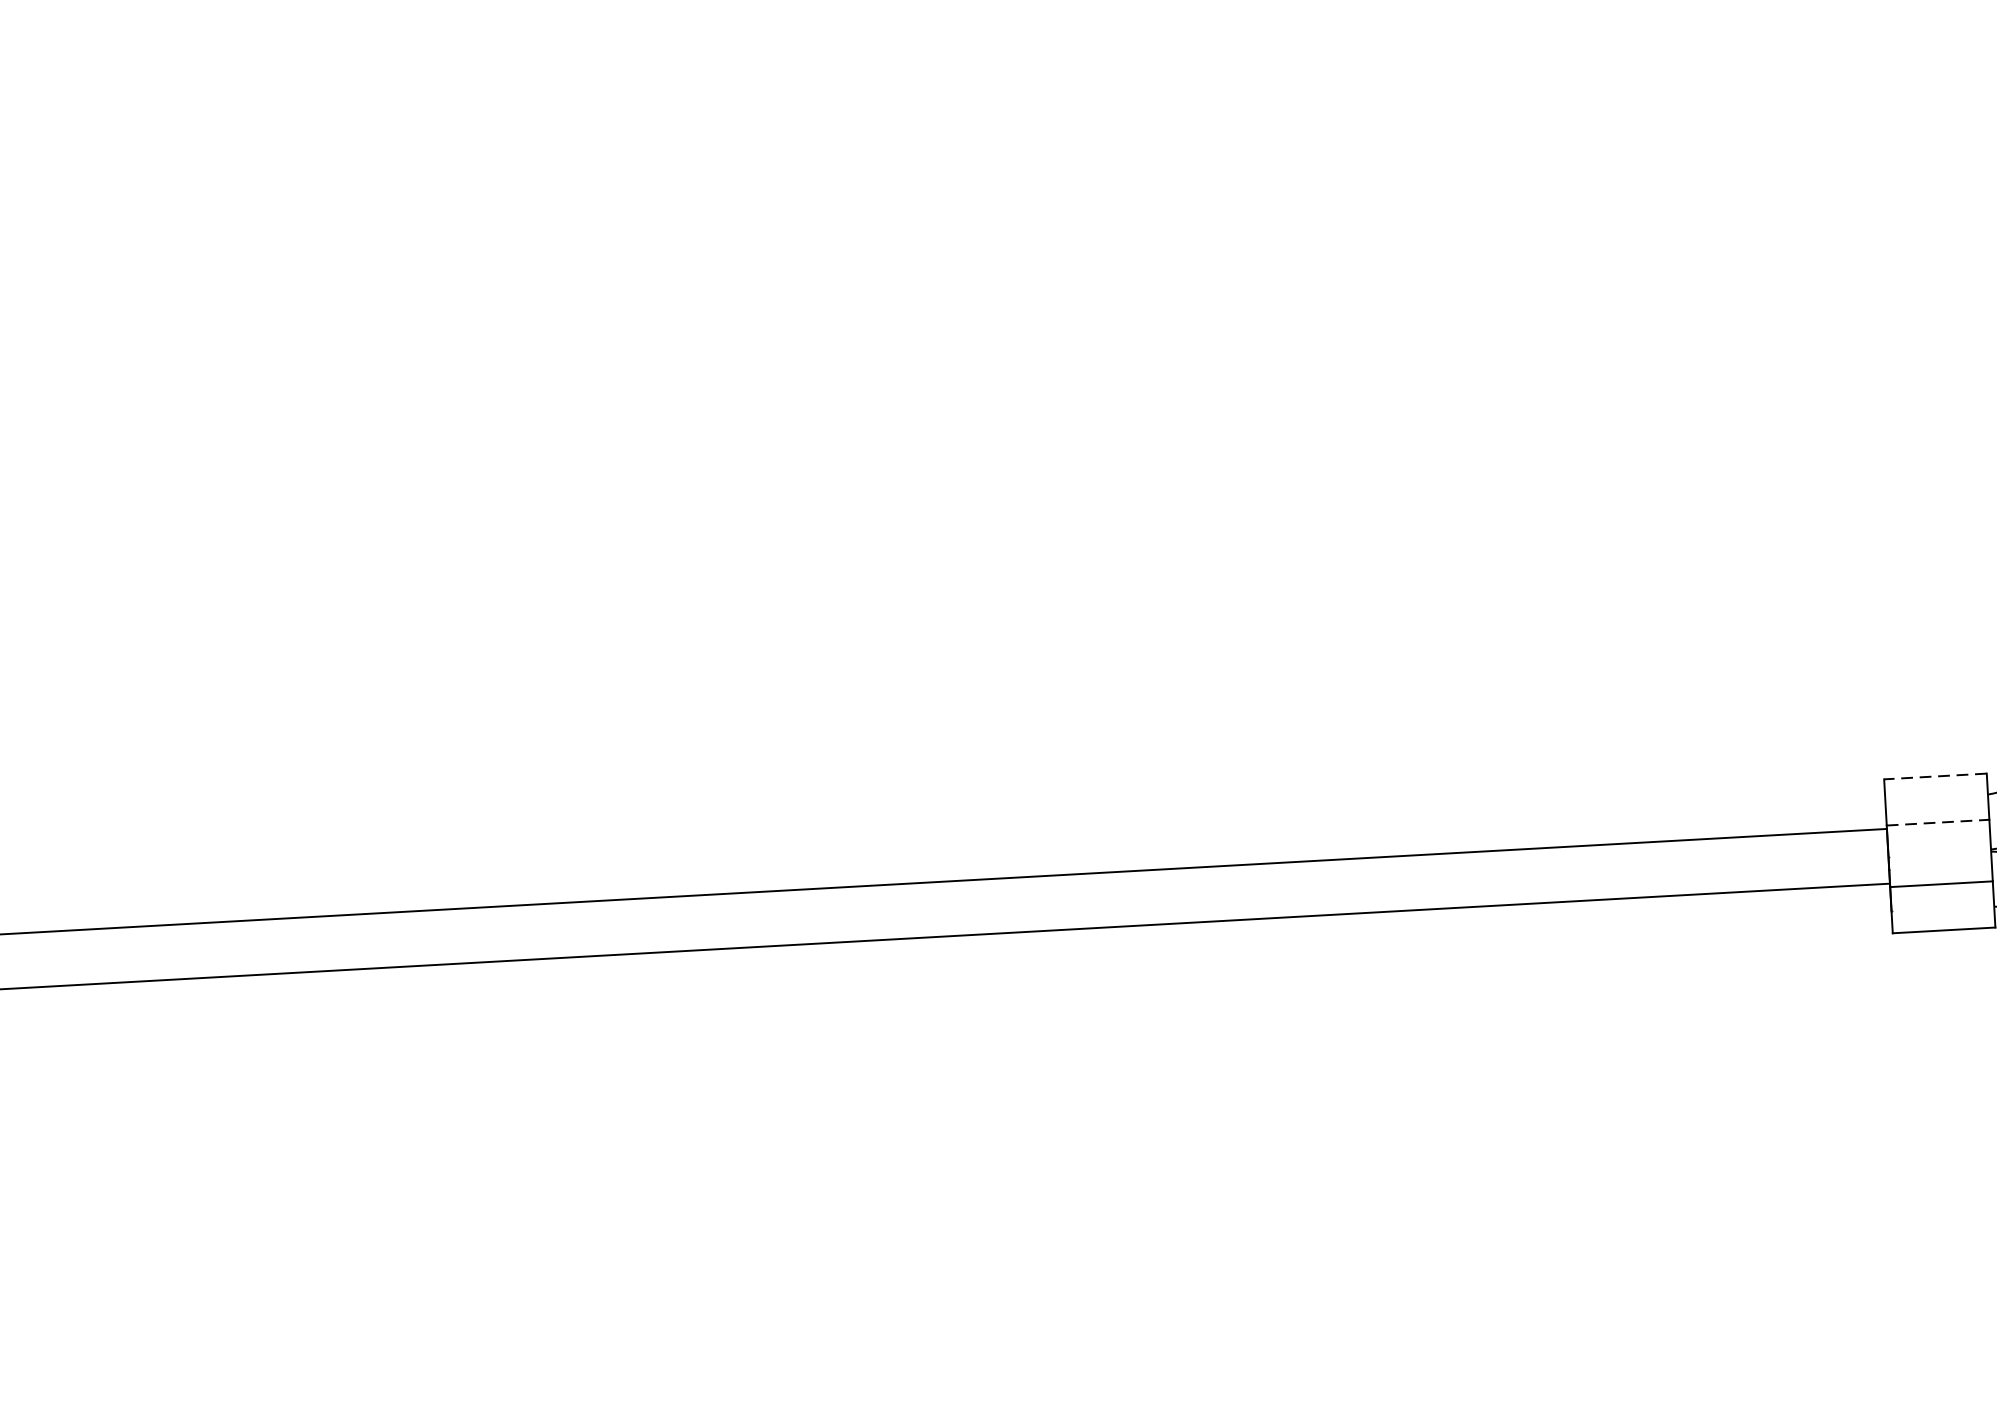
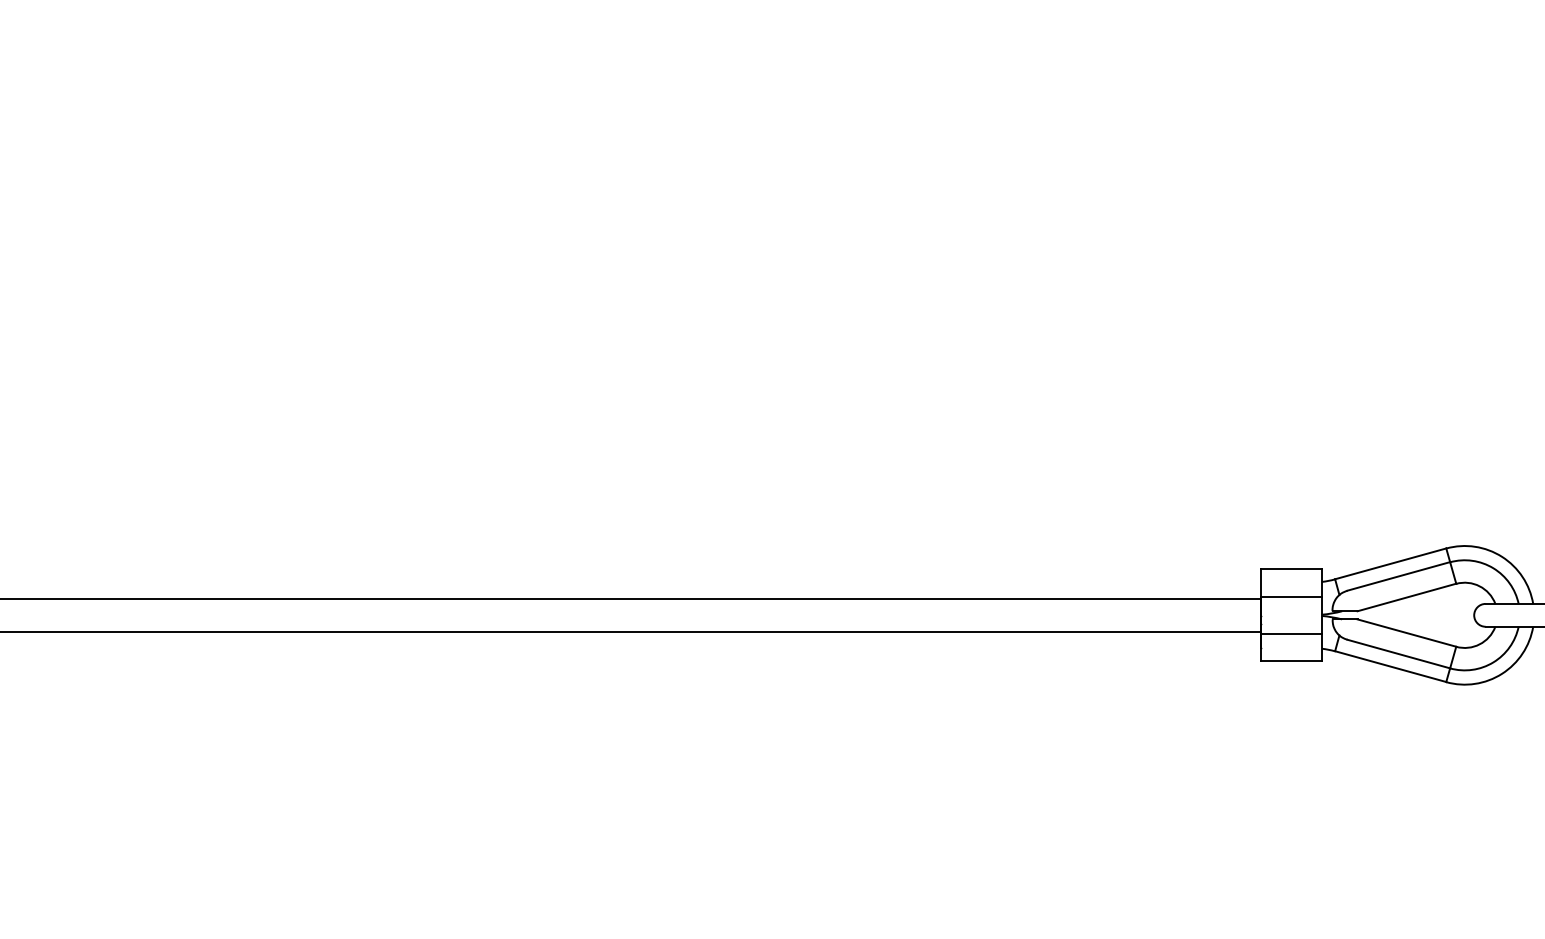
line: (1935, 776) -> (1291, 569), dashed -> solid
line: (1938, 821) -> (1291, 596), dashed -> solid

